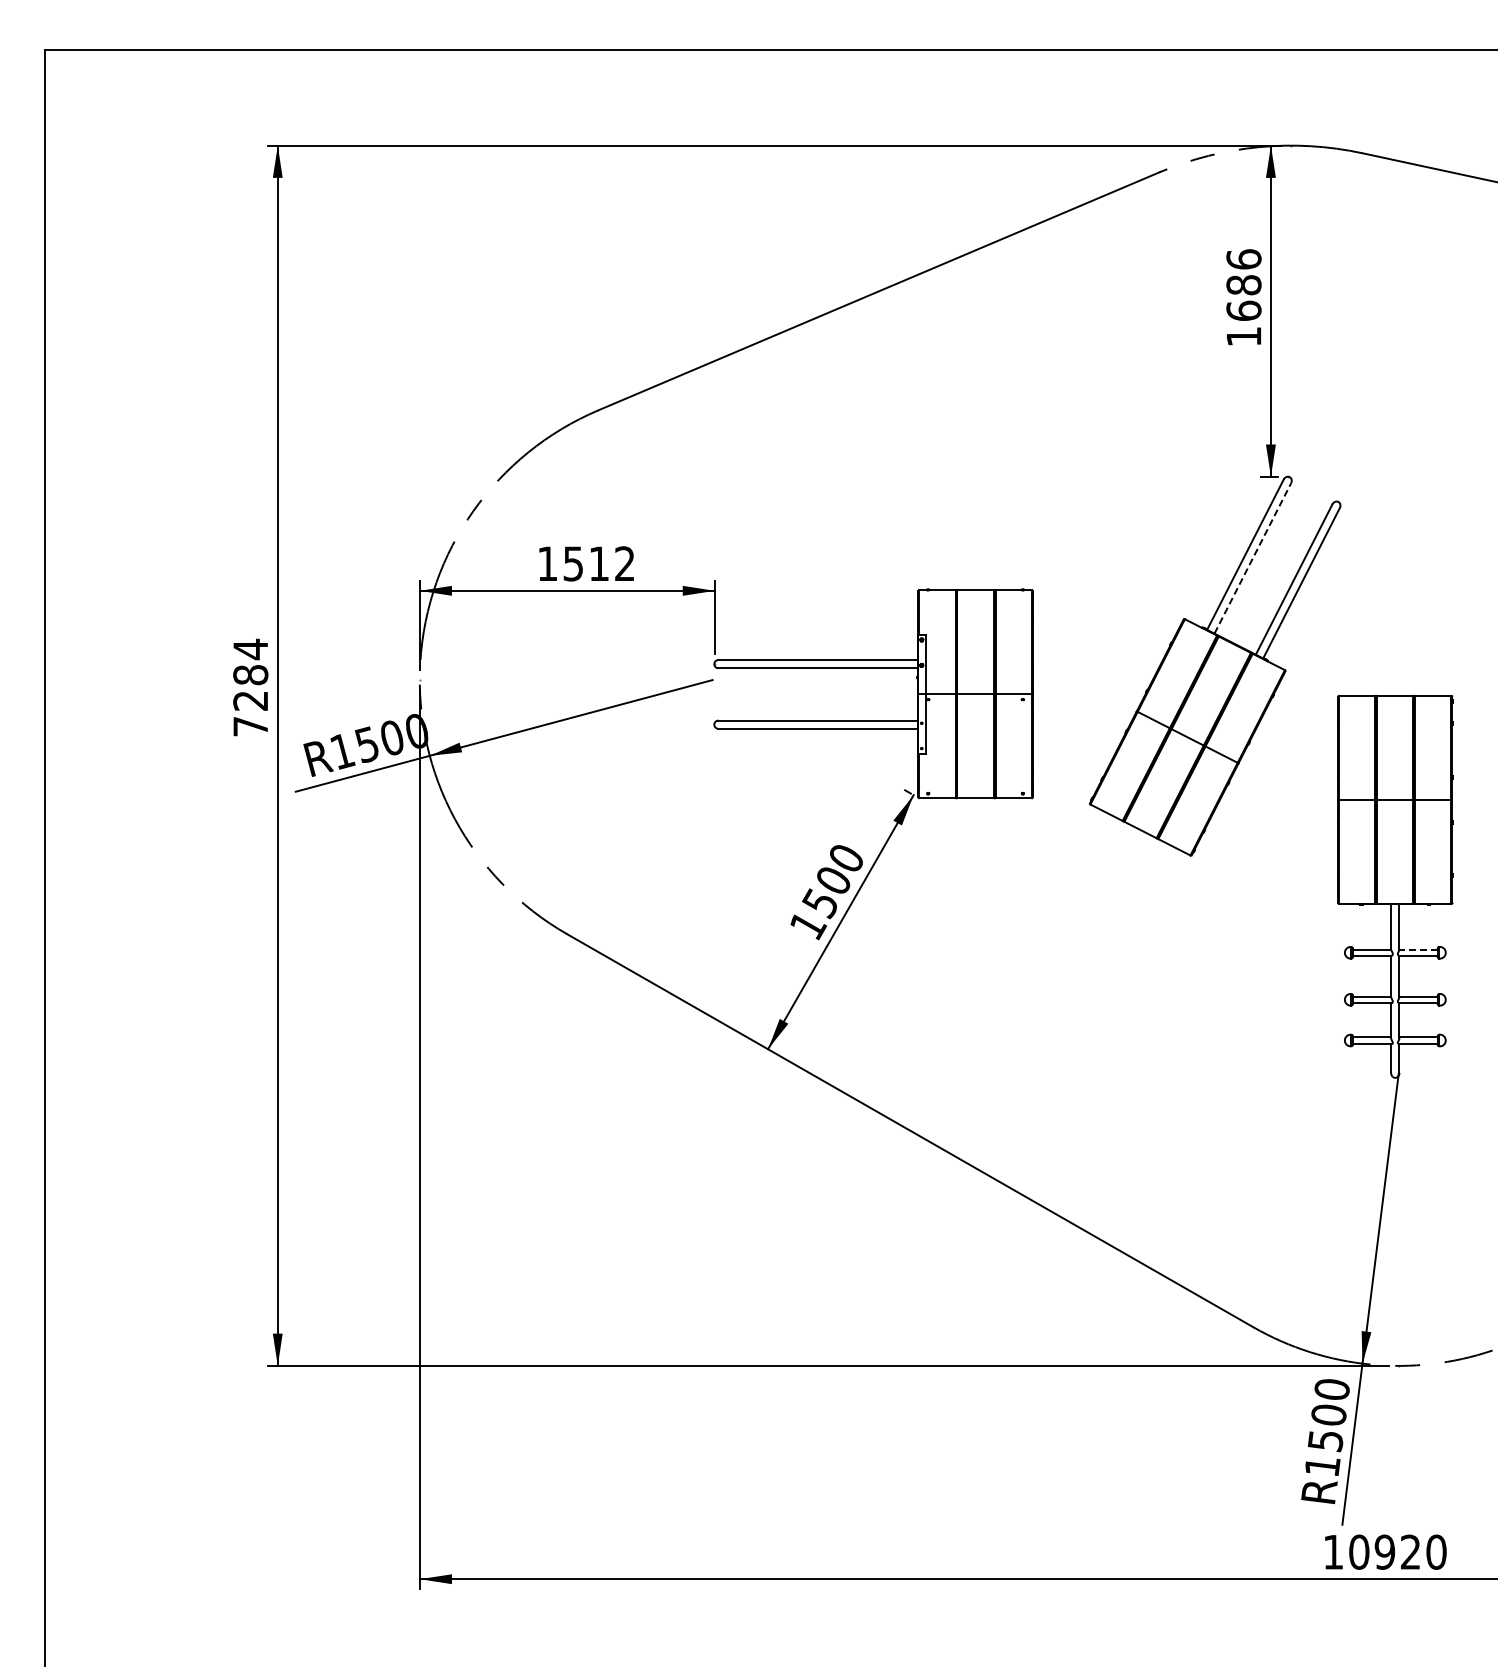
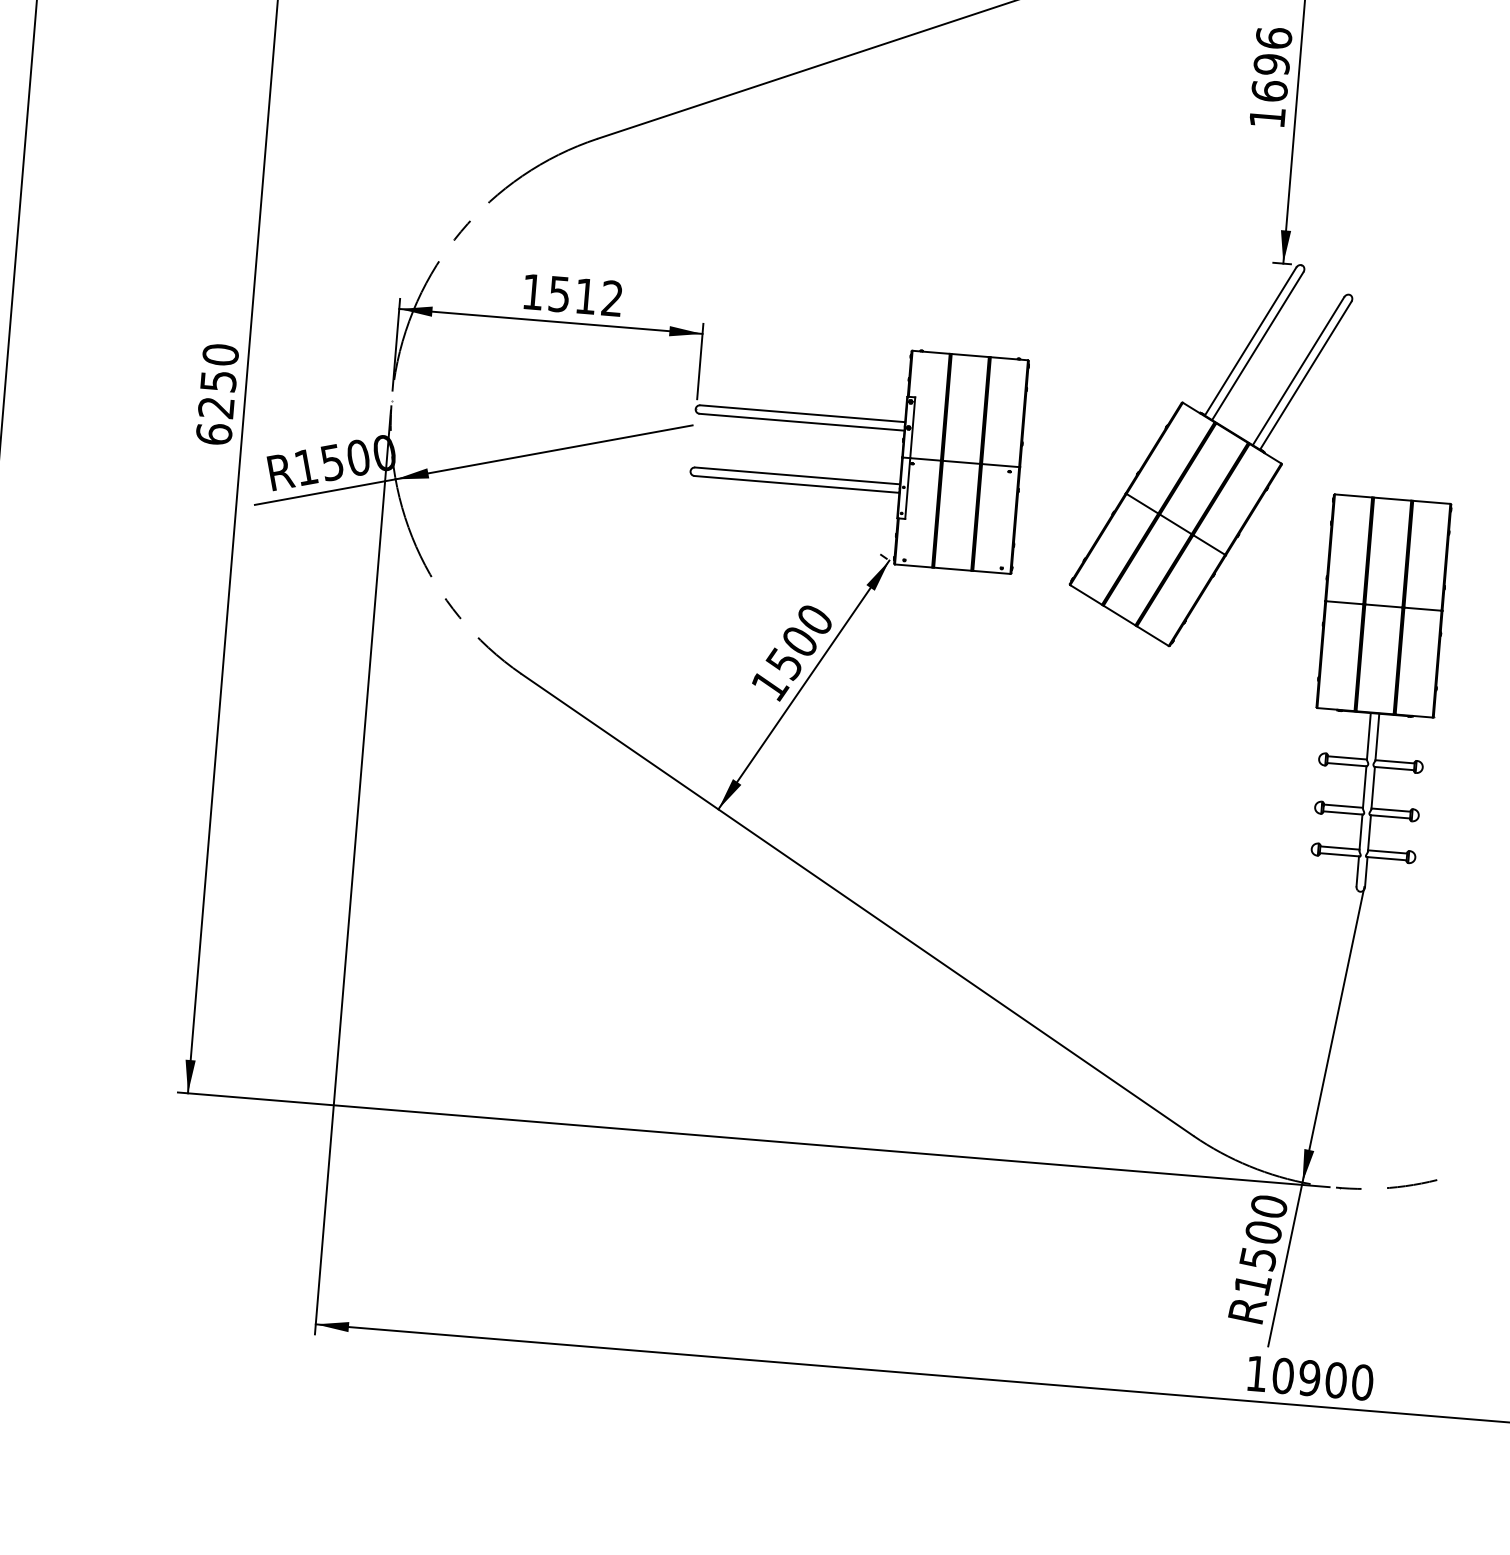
text: (1243, 285) -> (1271, 64), 1686 -> 1696
line: (1253, 558) -> (1258, 346), dashed -> solid
text: (250, 687) -> (217, 393), 7284 -> 6250
line: (1418, 949) -> (1395, 761), dashed -> solid
text: (1410, 1551) -> (1335, 1379), 10920 -> 10900

